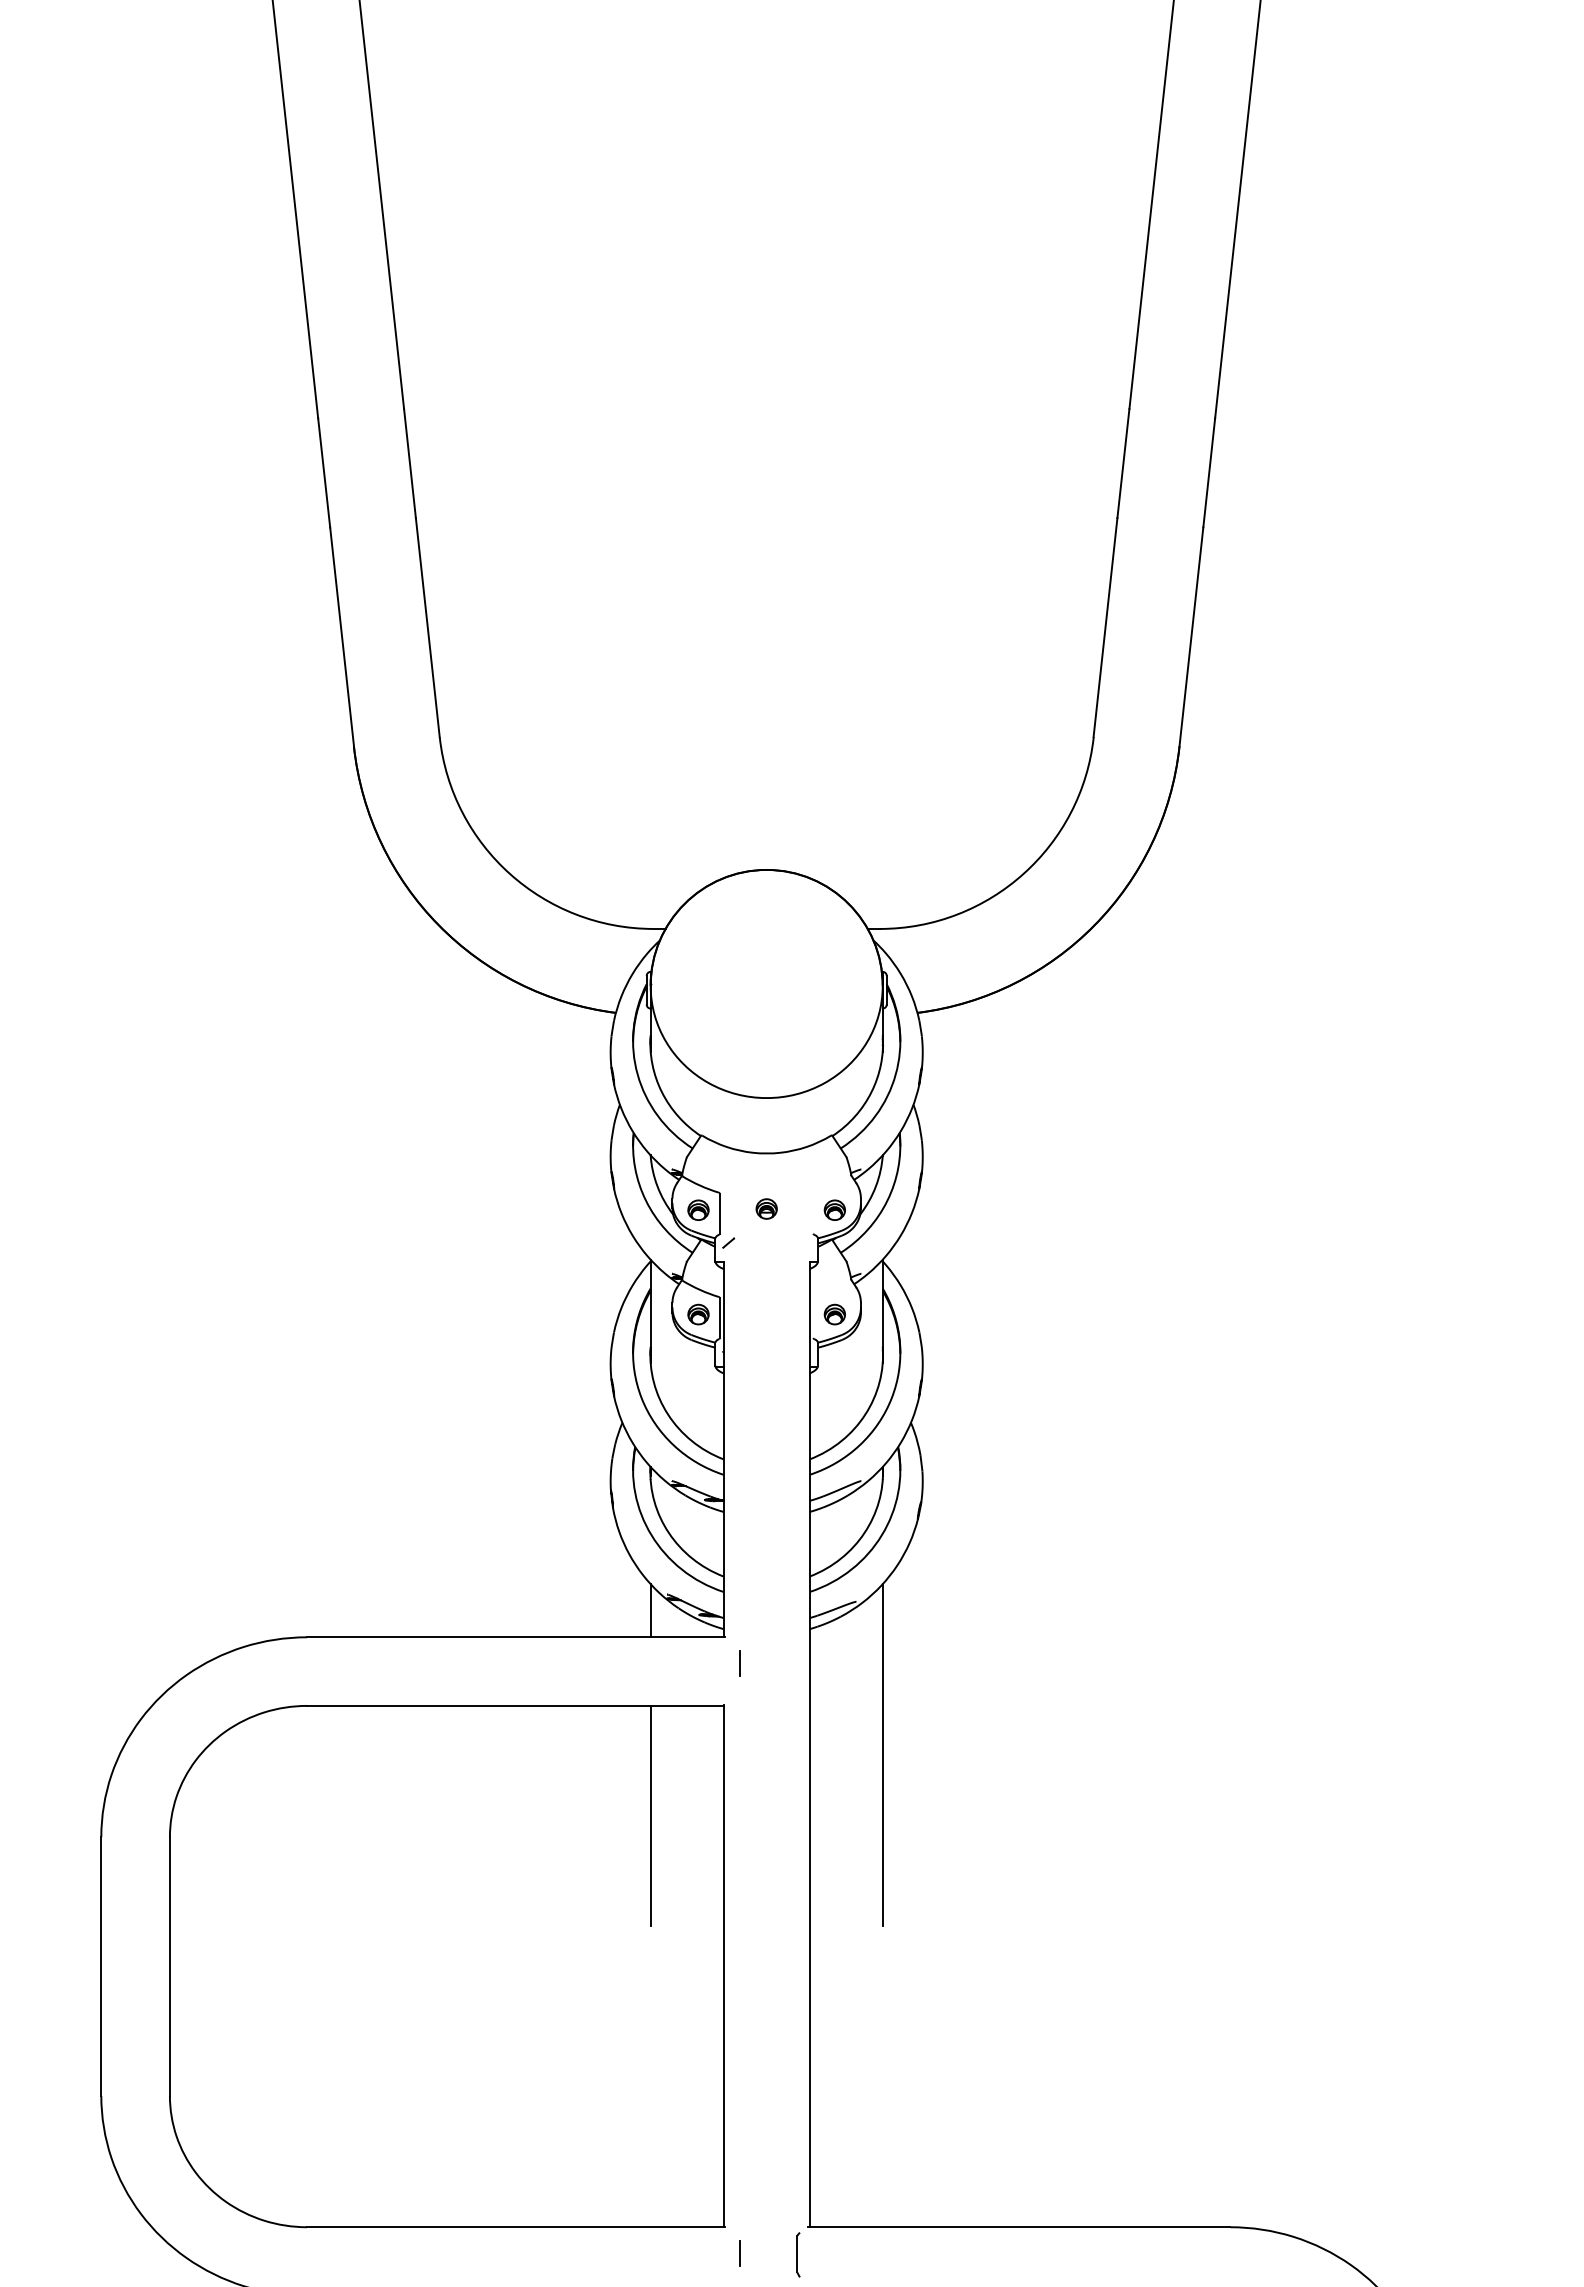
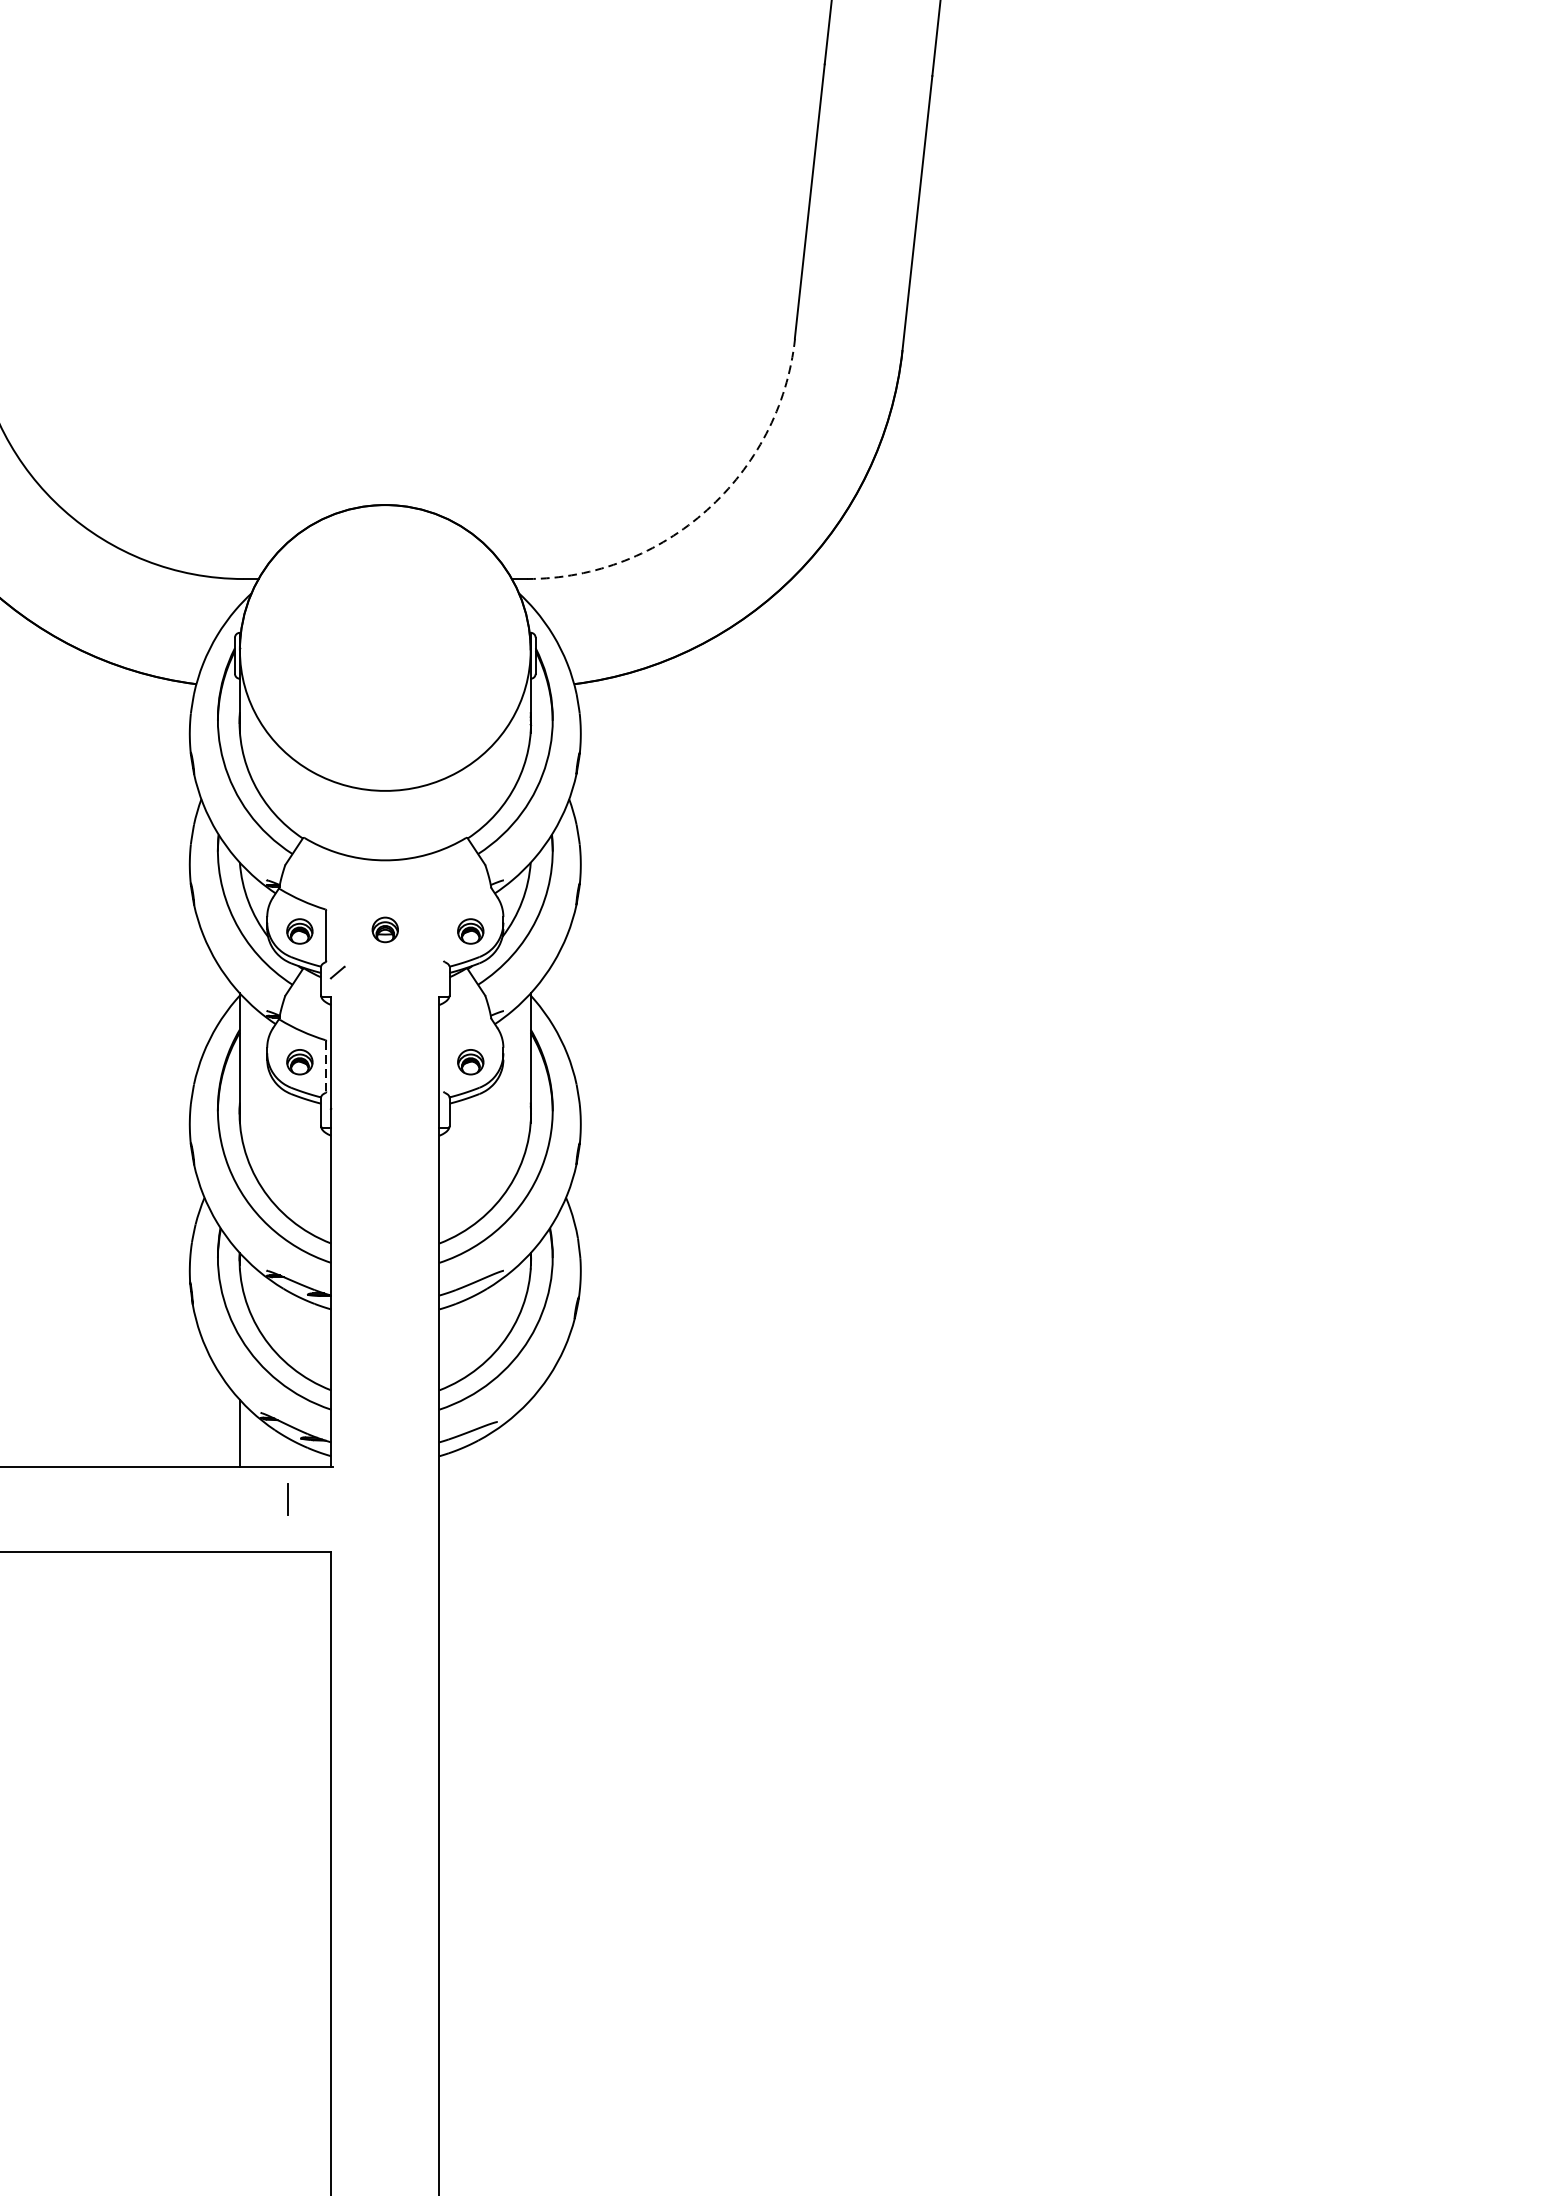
arc: (1023, 873) -> (707, 509), solid -> dashed
line: (719, 1317) -> (326, 1065), solid -> dashed
line: (739, 1663) -> (287, 1499), moved
line: (882, 1755) -> (530, 1614), removed
line: (650, 1815) -> (239, 1689), removed

